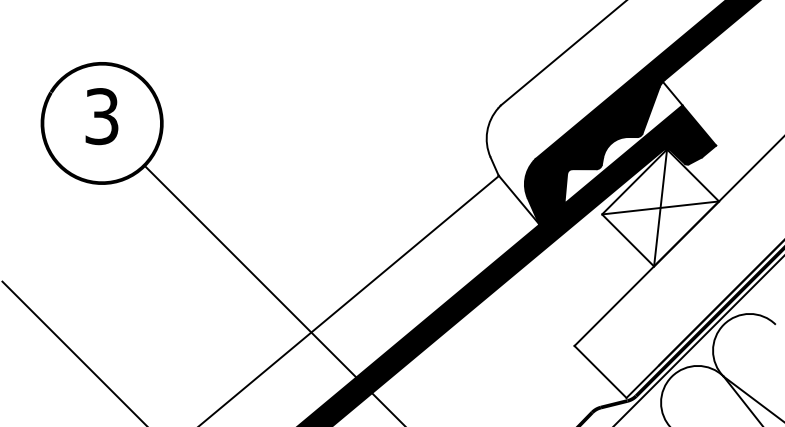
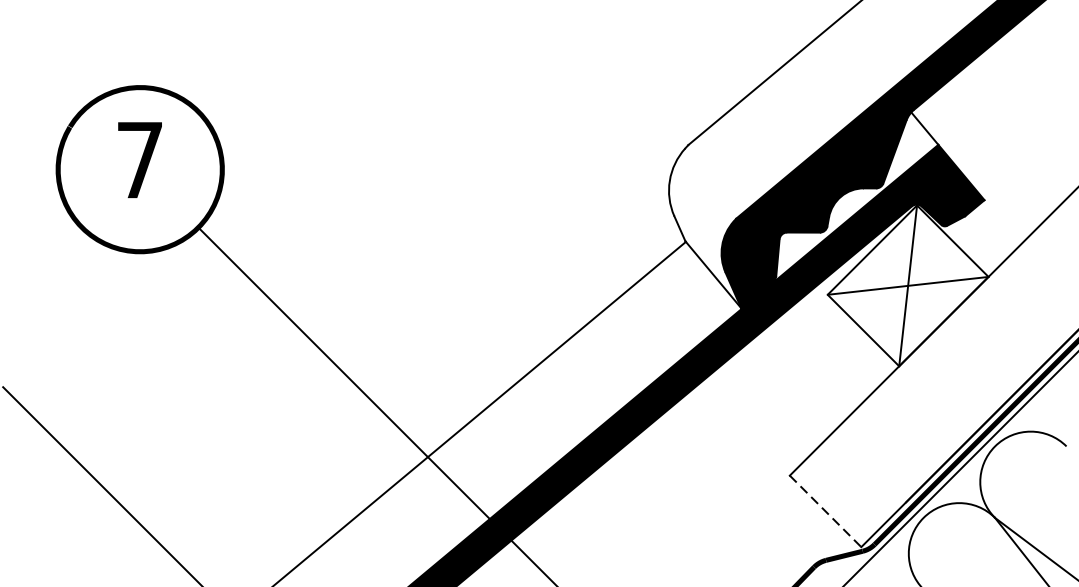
text: (101, 116) -> (139, 160), 3 -> 7
line: (600, 371) -> (825, 510), solid -> dashed

